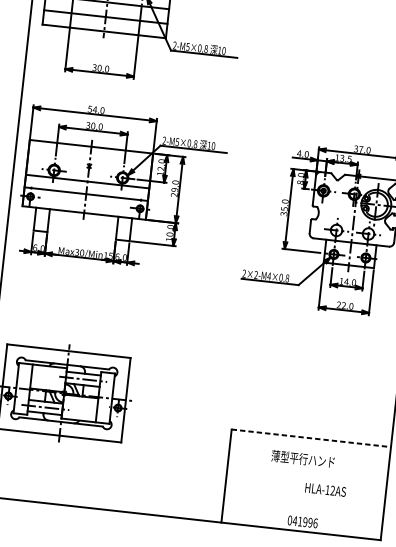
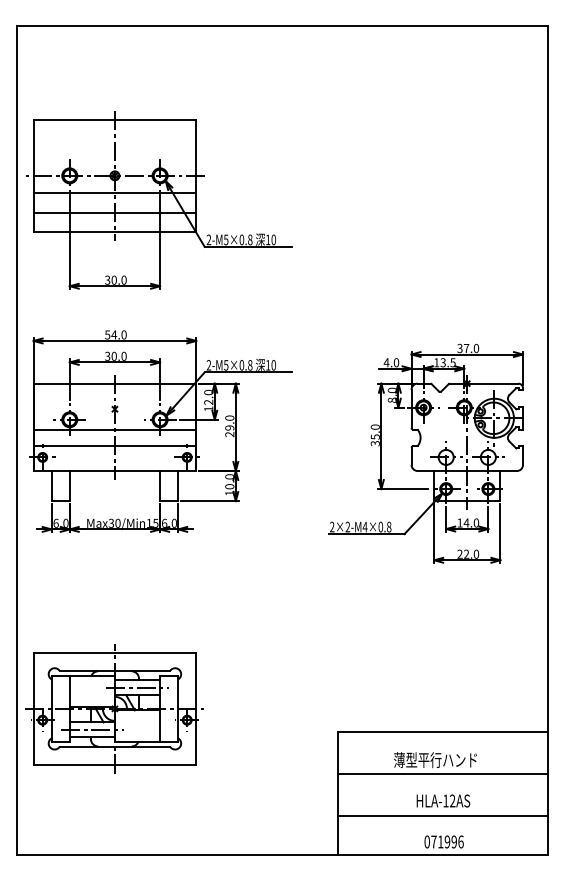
line: (311, 438) -> (443, 731), dashed -> solid
line: (307, 470) -> (443, 774), added
text: (325, 489) -> (443, 800), moved
line: (304, 502) -> (443, 816), added
text: (294, 520) -> (433, 841), 041996 -> 071996

